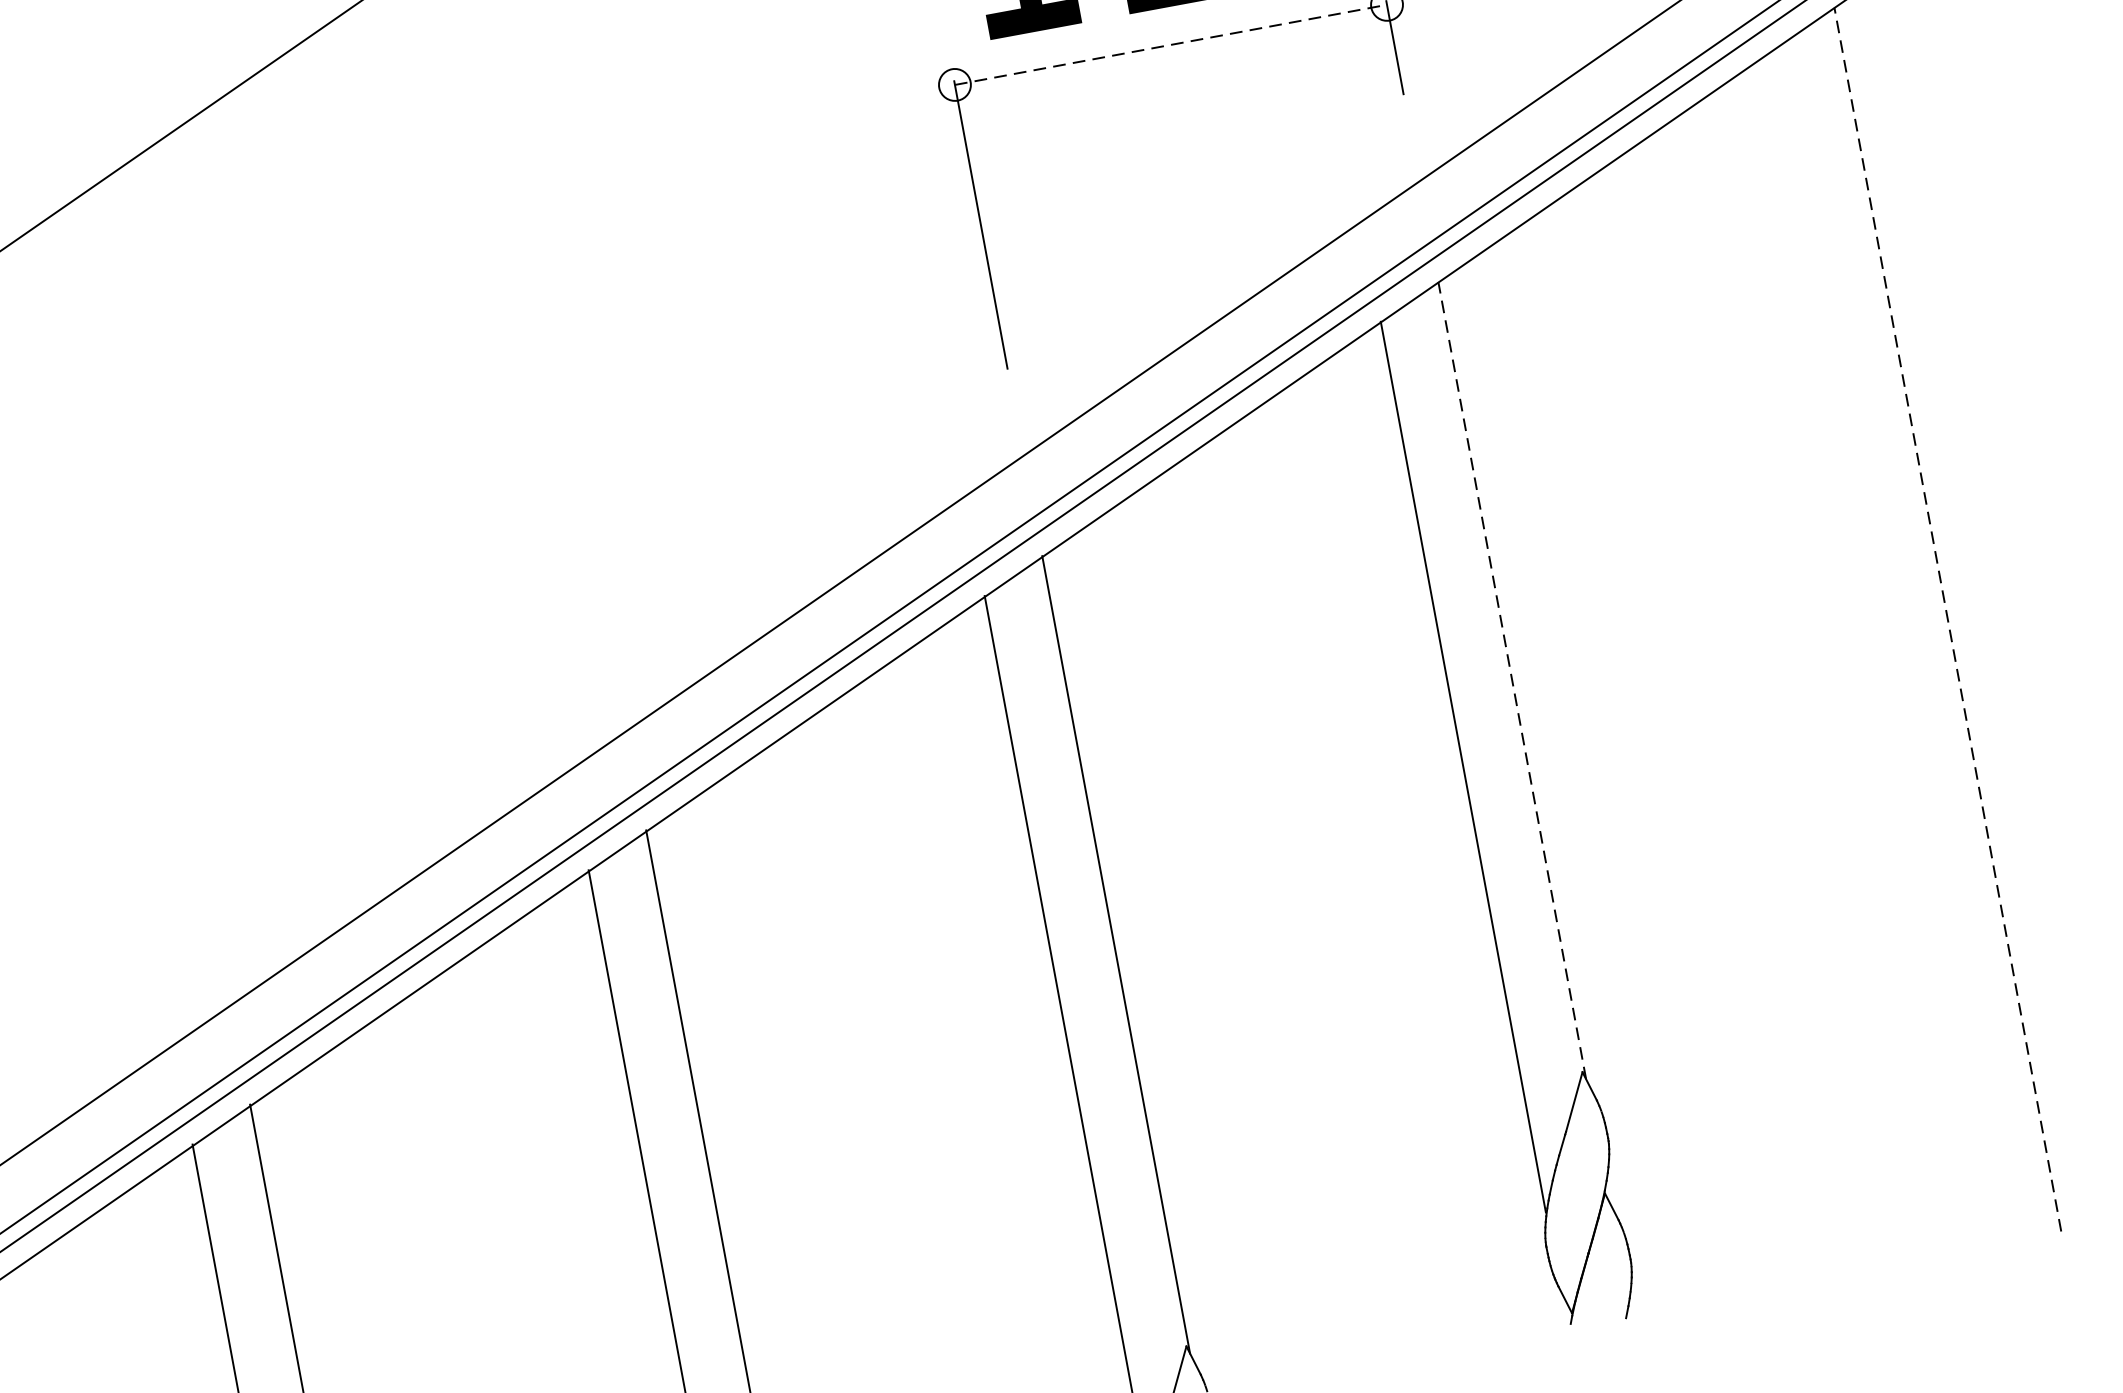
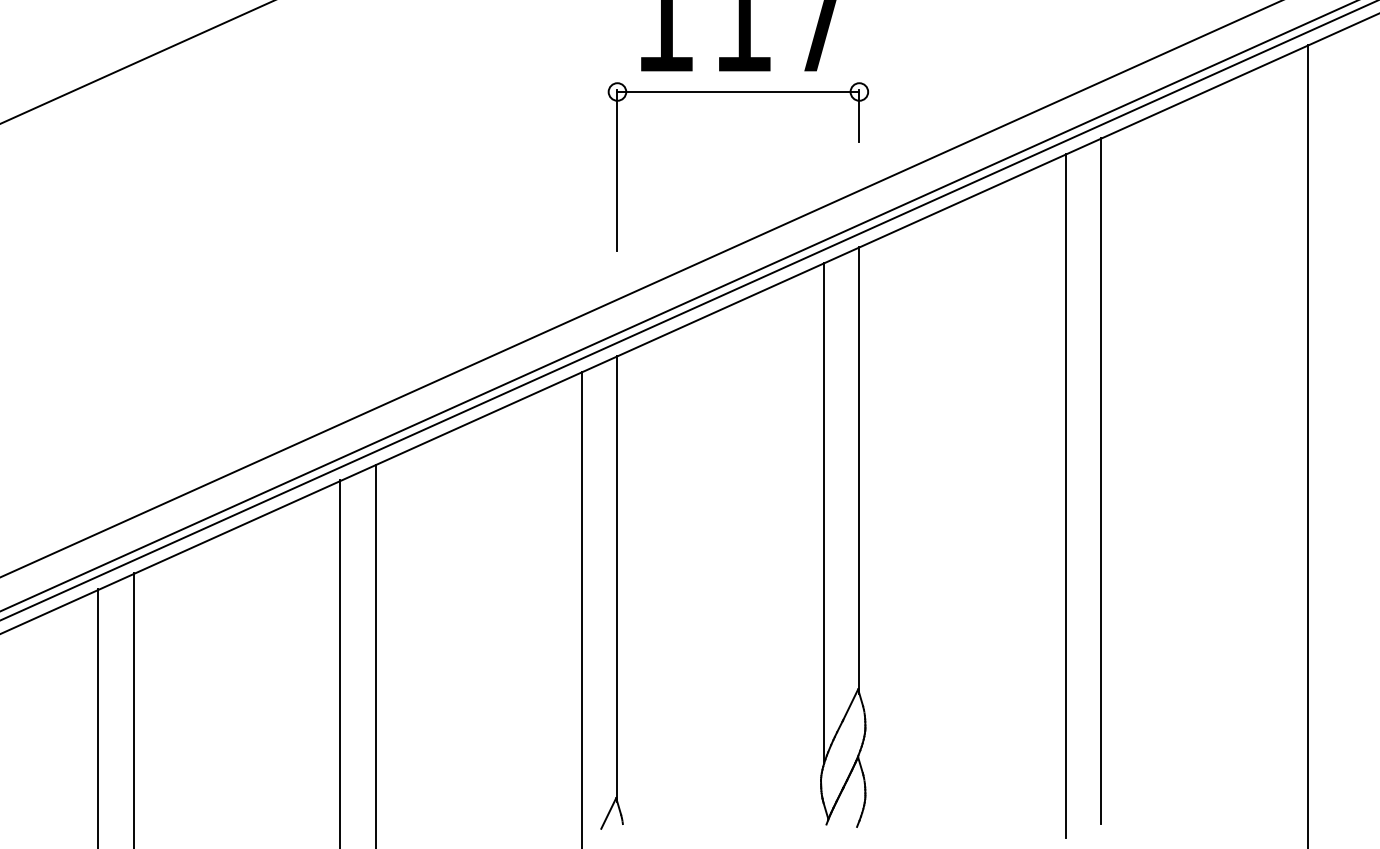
line: (1171, 45) -> (738, 92), dashed -> solid
line: (1948, 620) -> (1101, 481), dashed -> solid
line: (1890, 658) -> (1066, 496), added
line: (1512, 678) -> (859, 469), dashed -> solid

